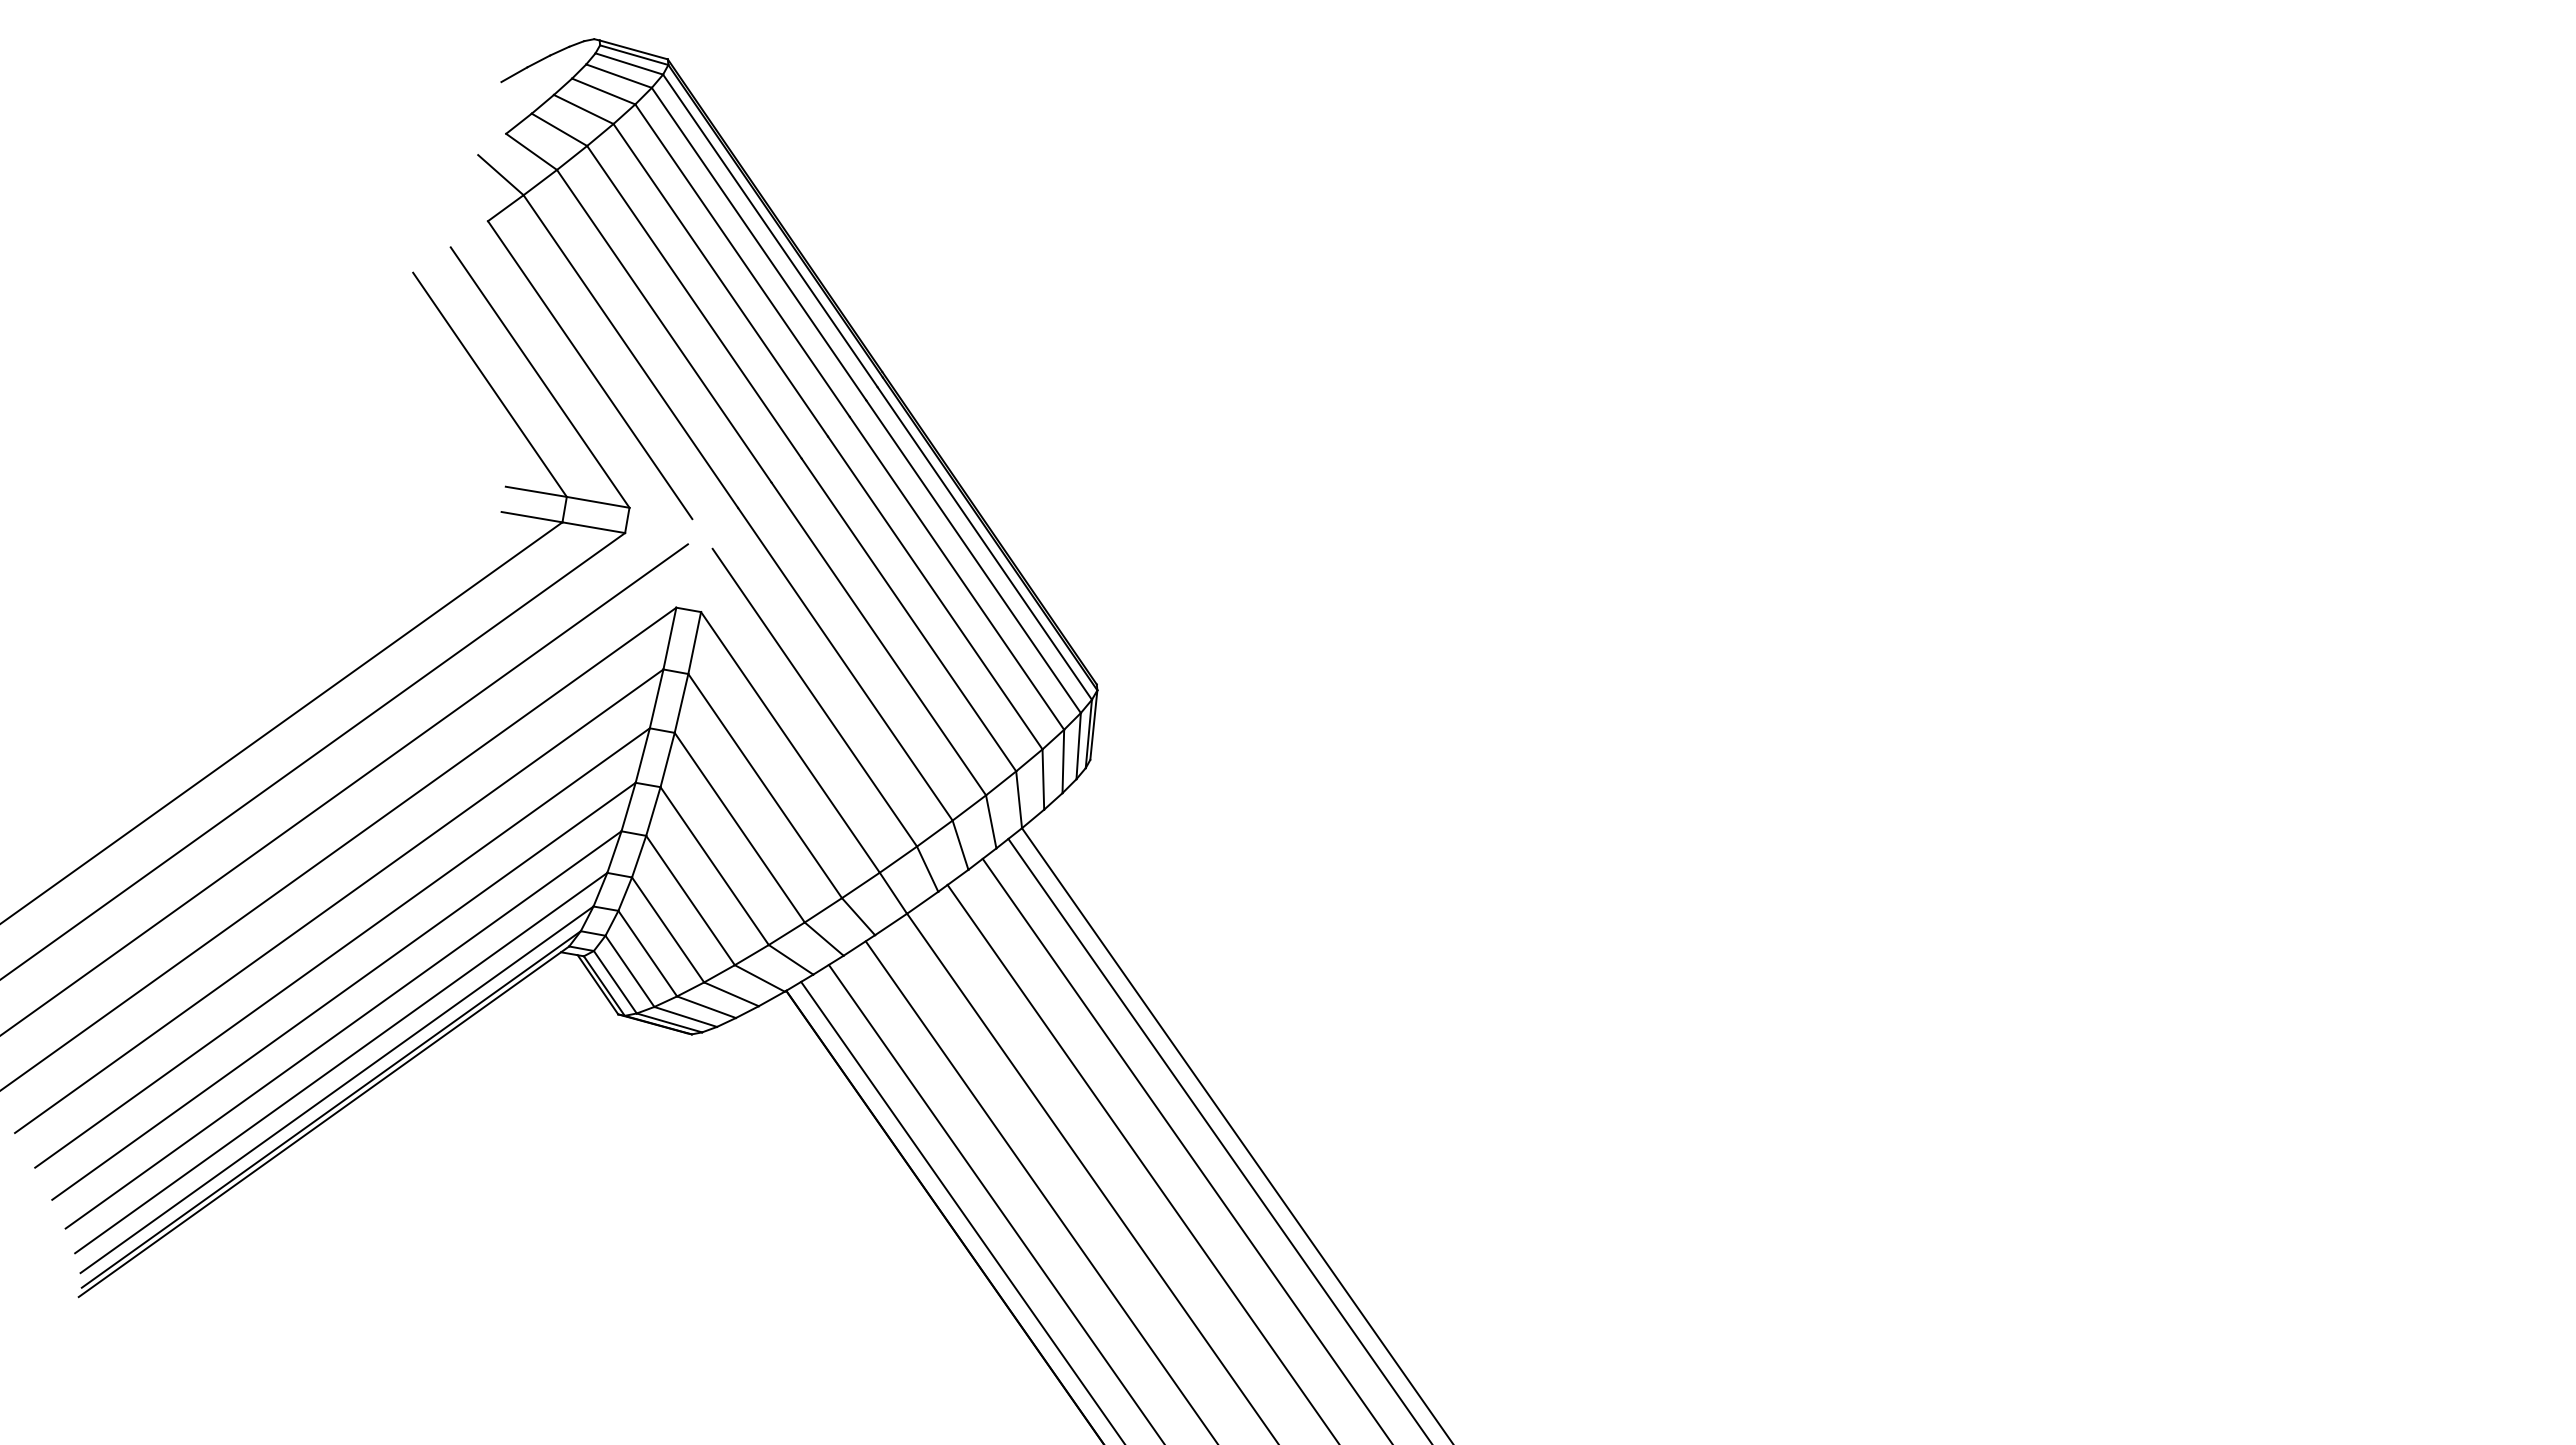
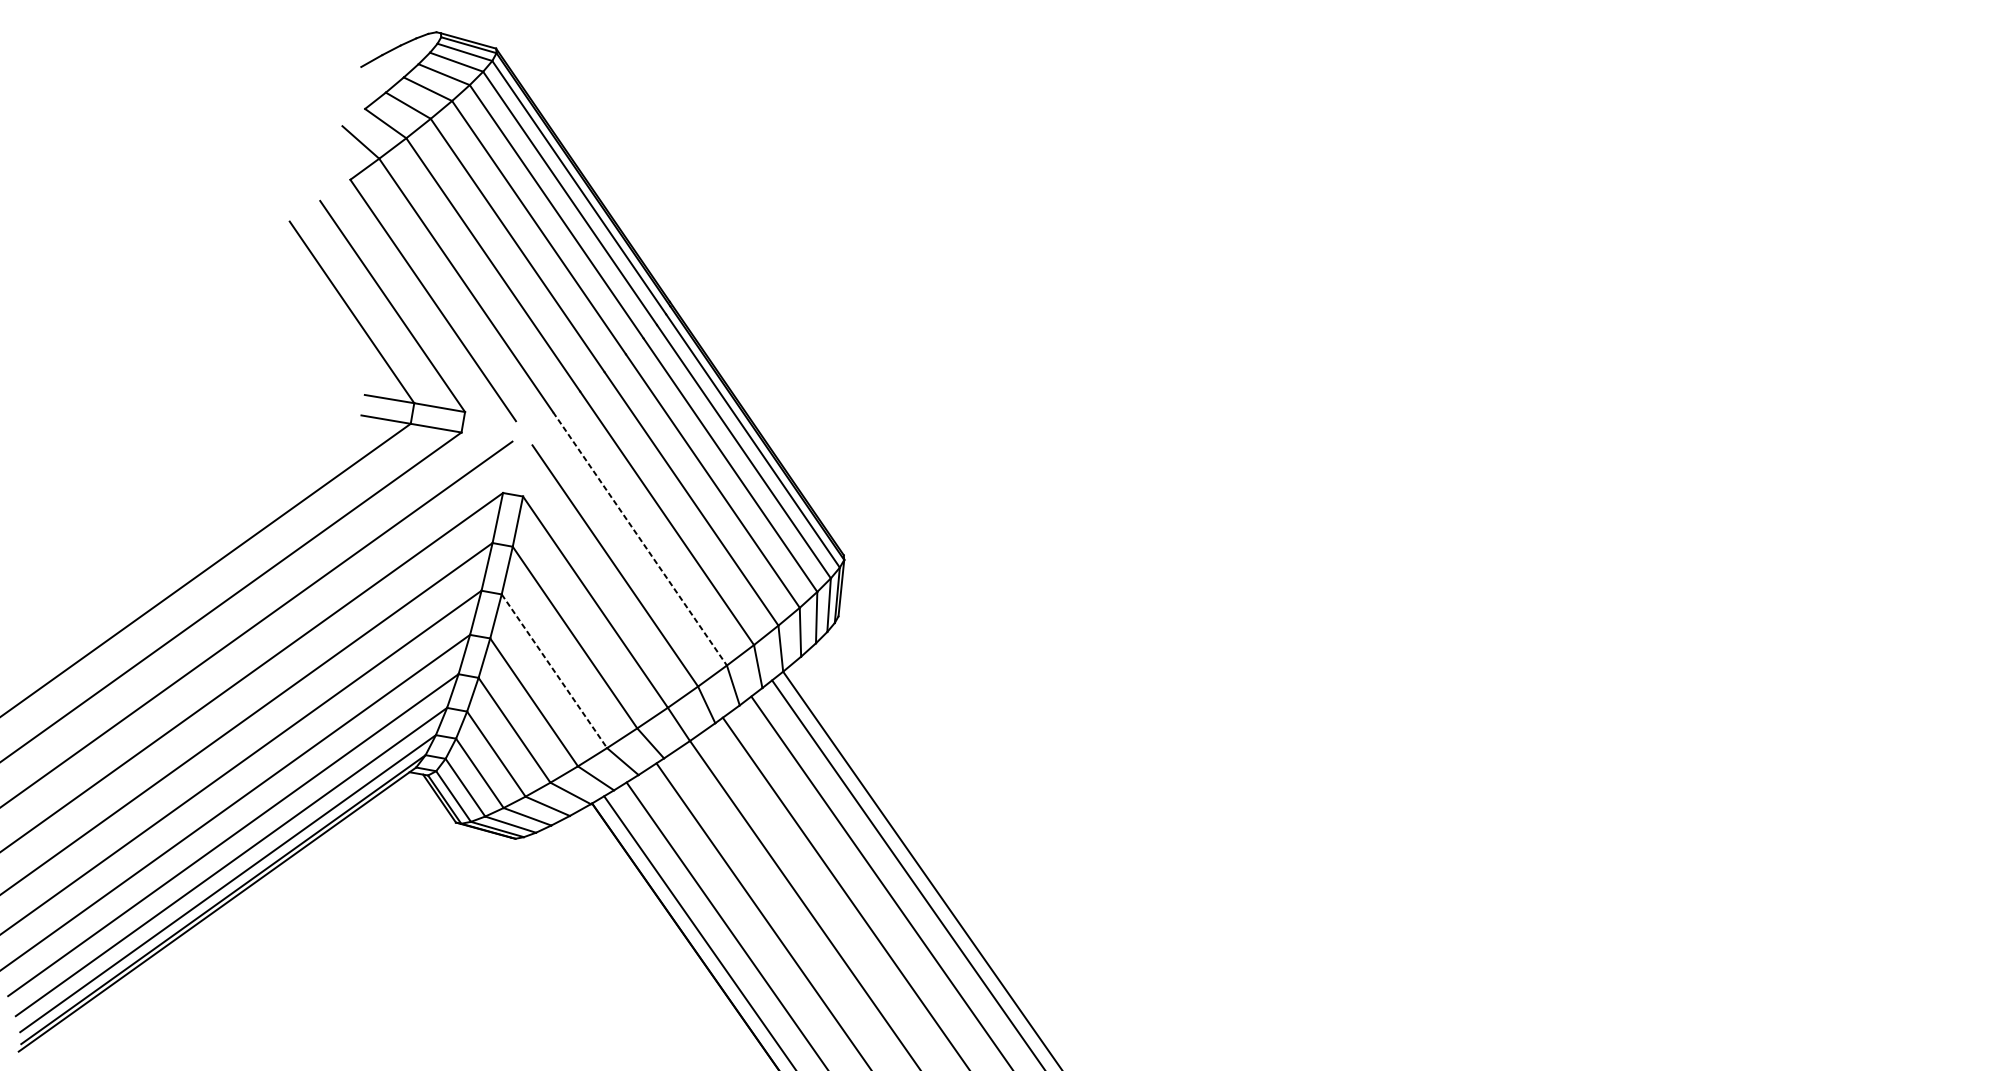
line: (845, 664) -> (640, 539), solid -> dashed
line: (739, 827) -> (554, 671), solid -> dashed

